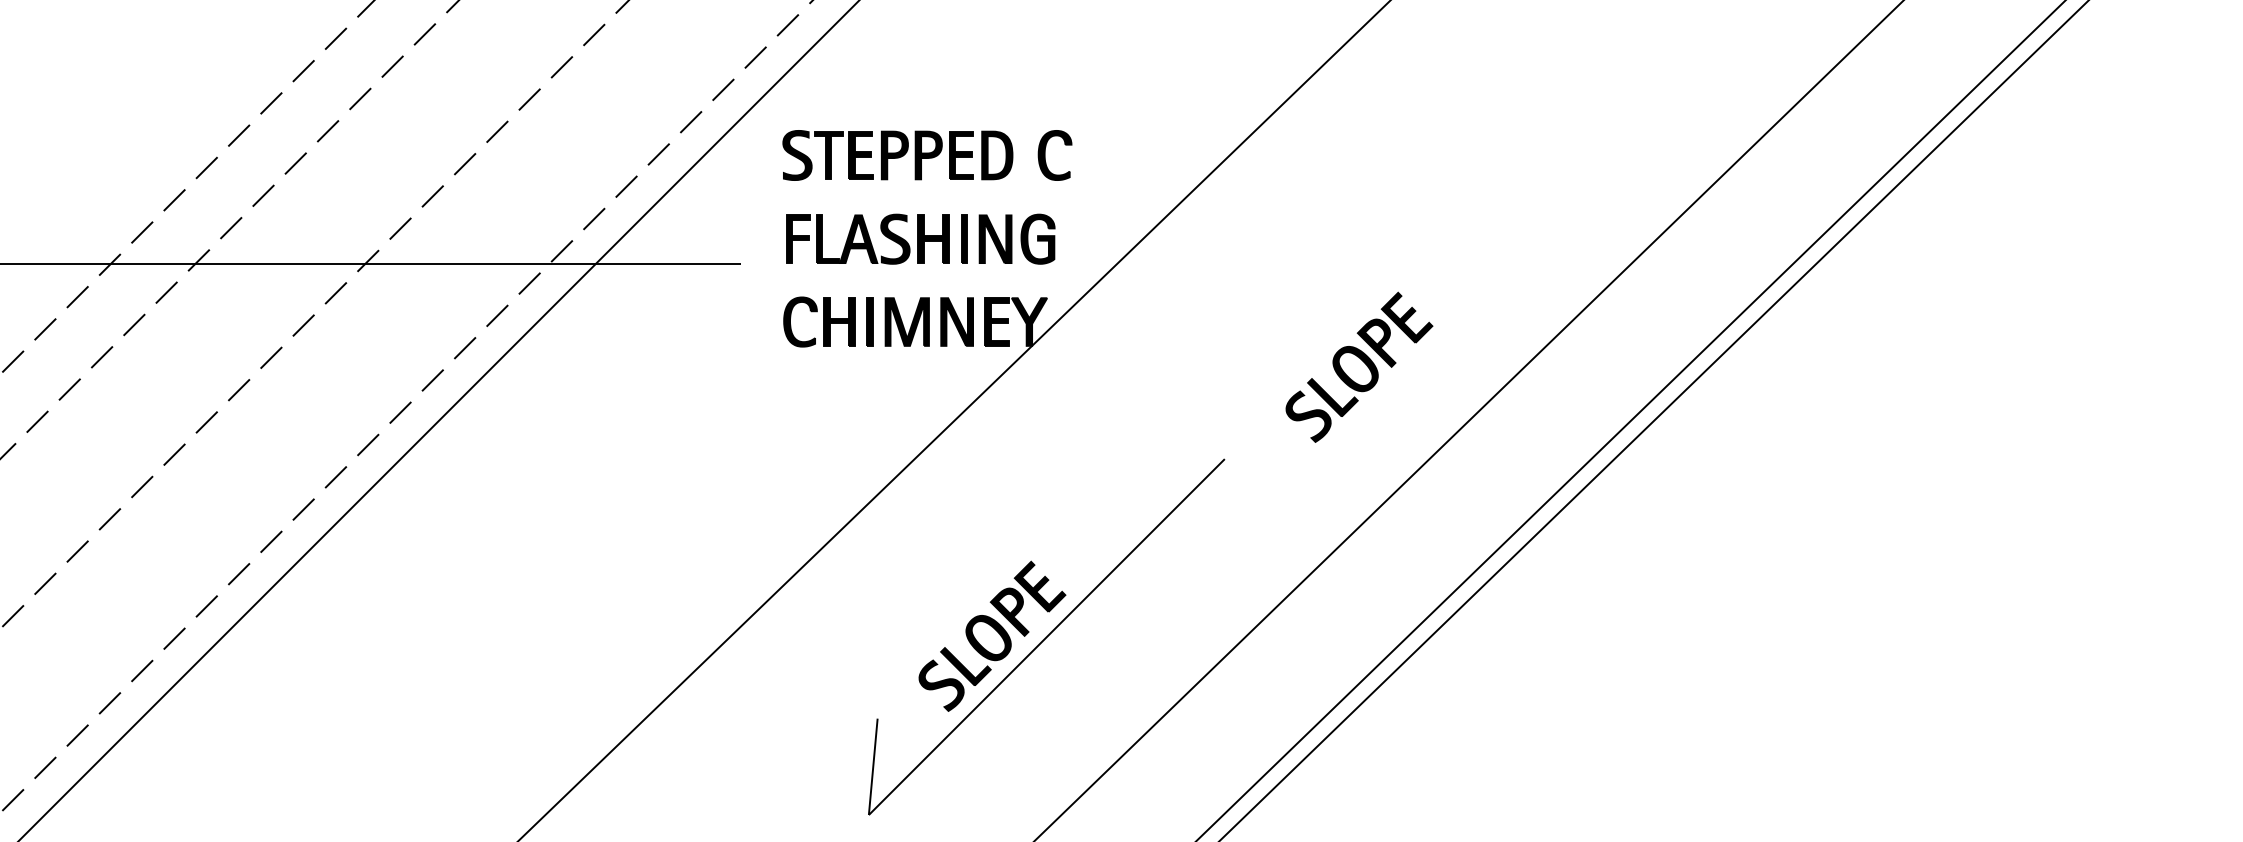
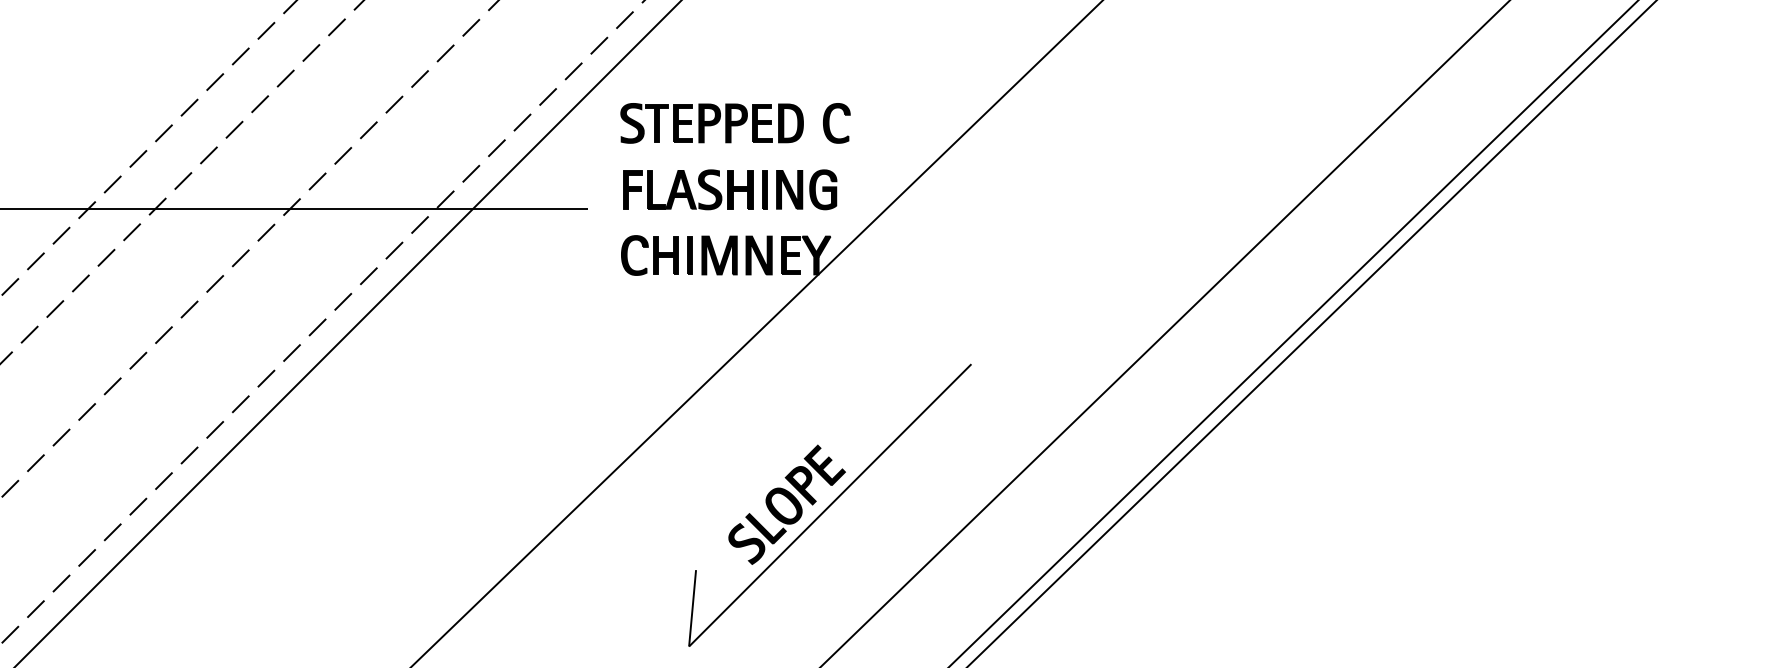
part: (1359, 366) -> (1078, 290), removed

